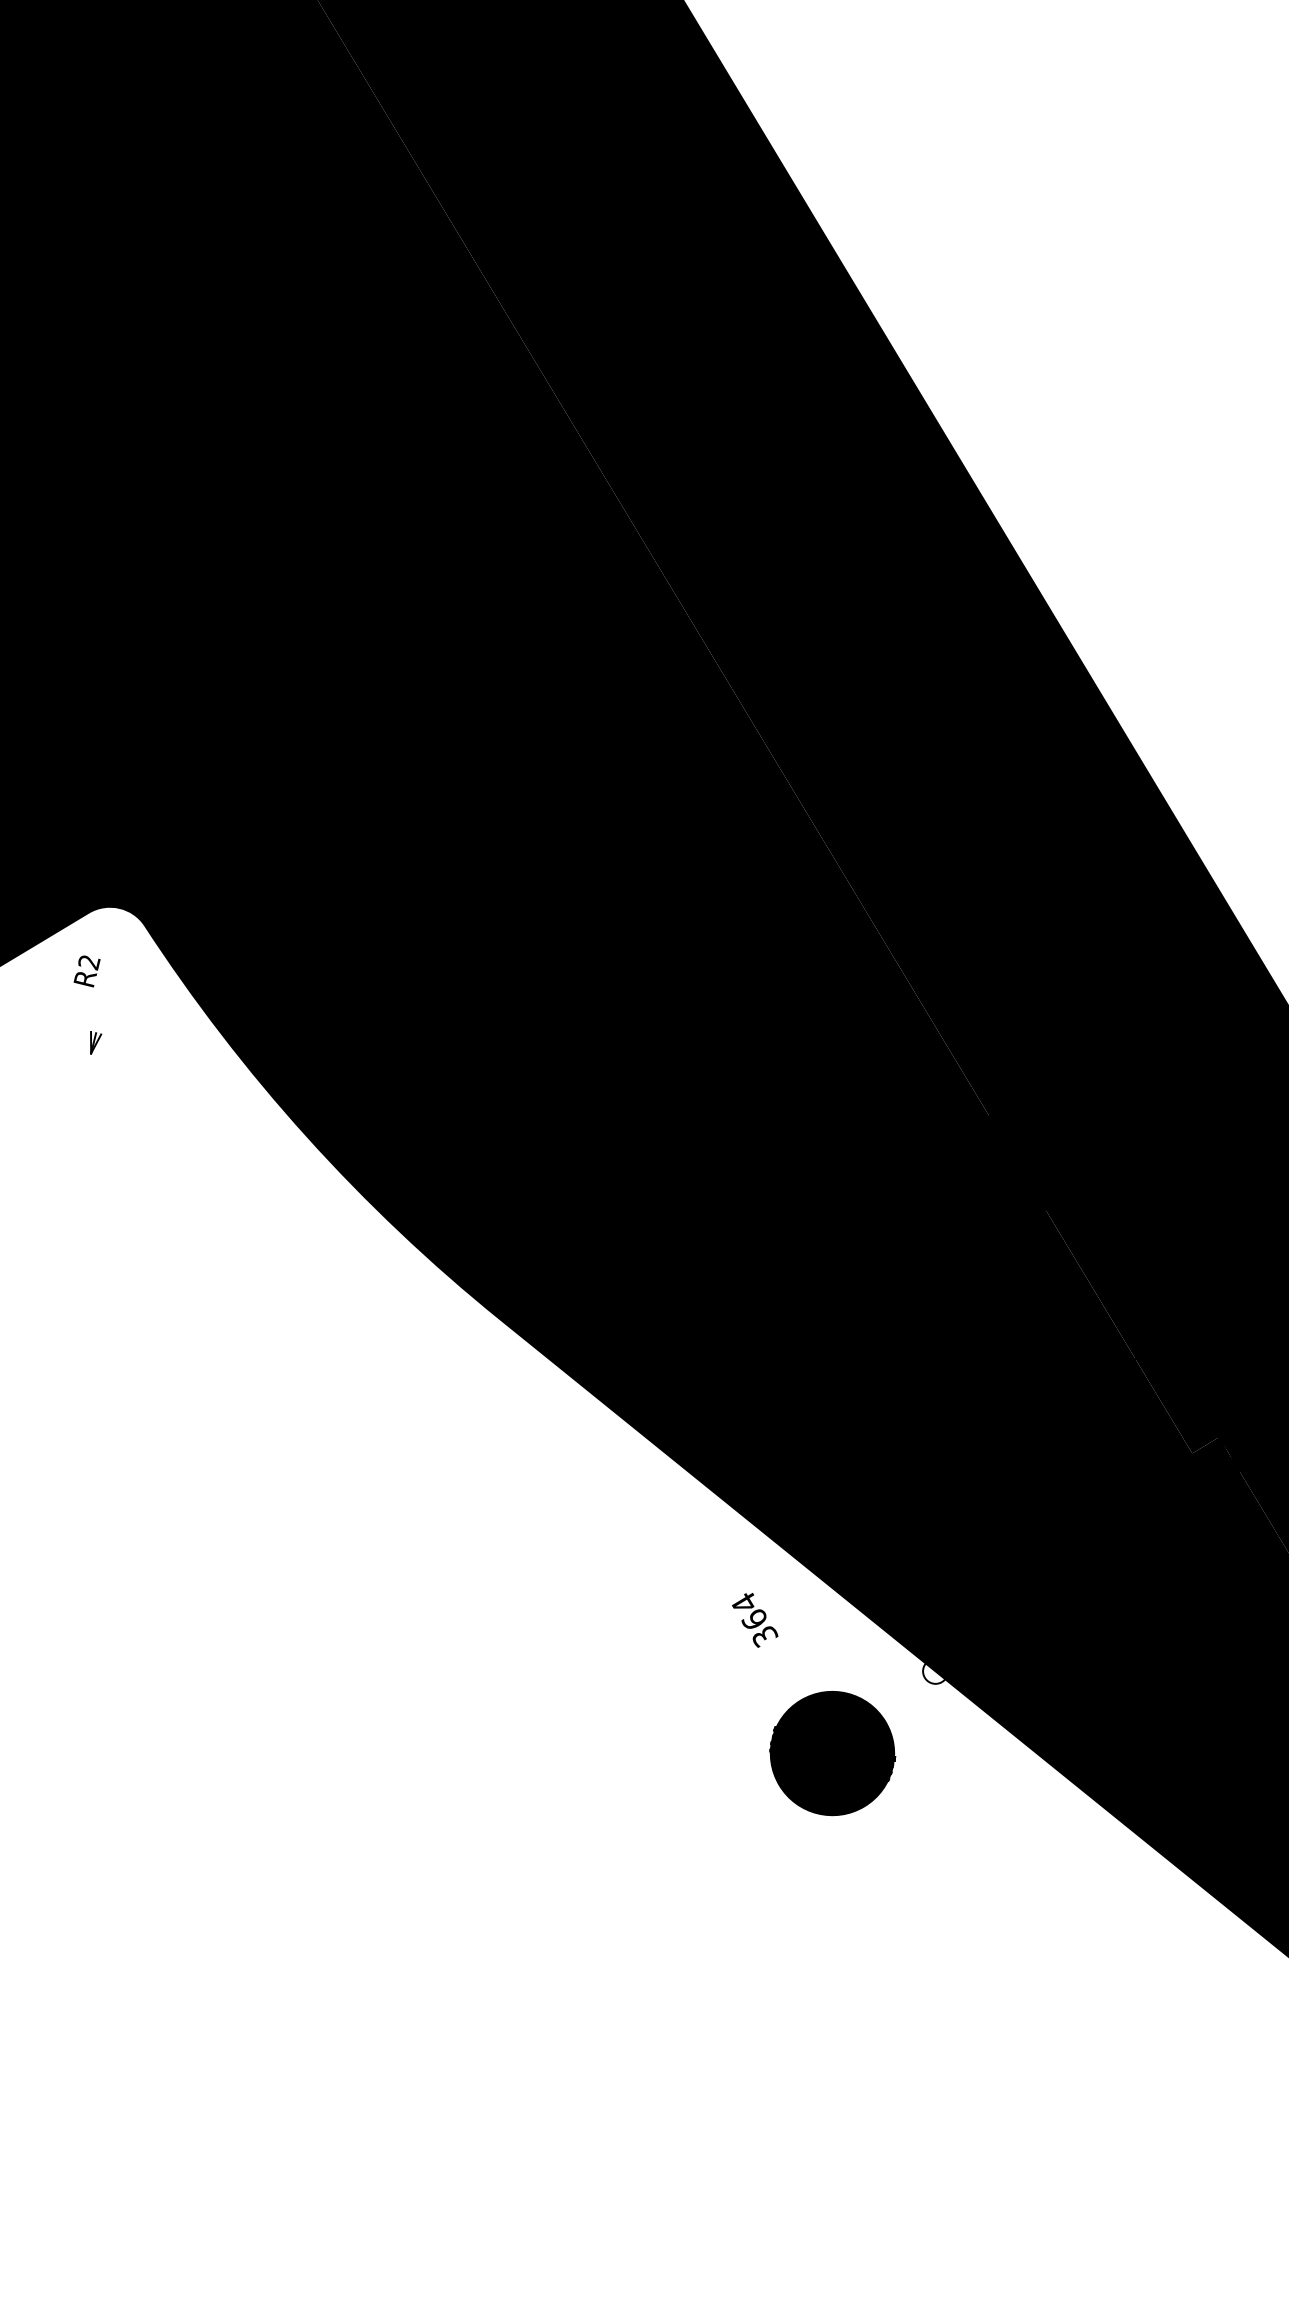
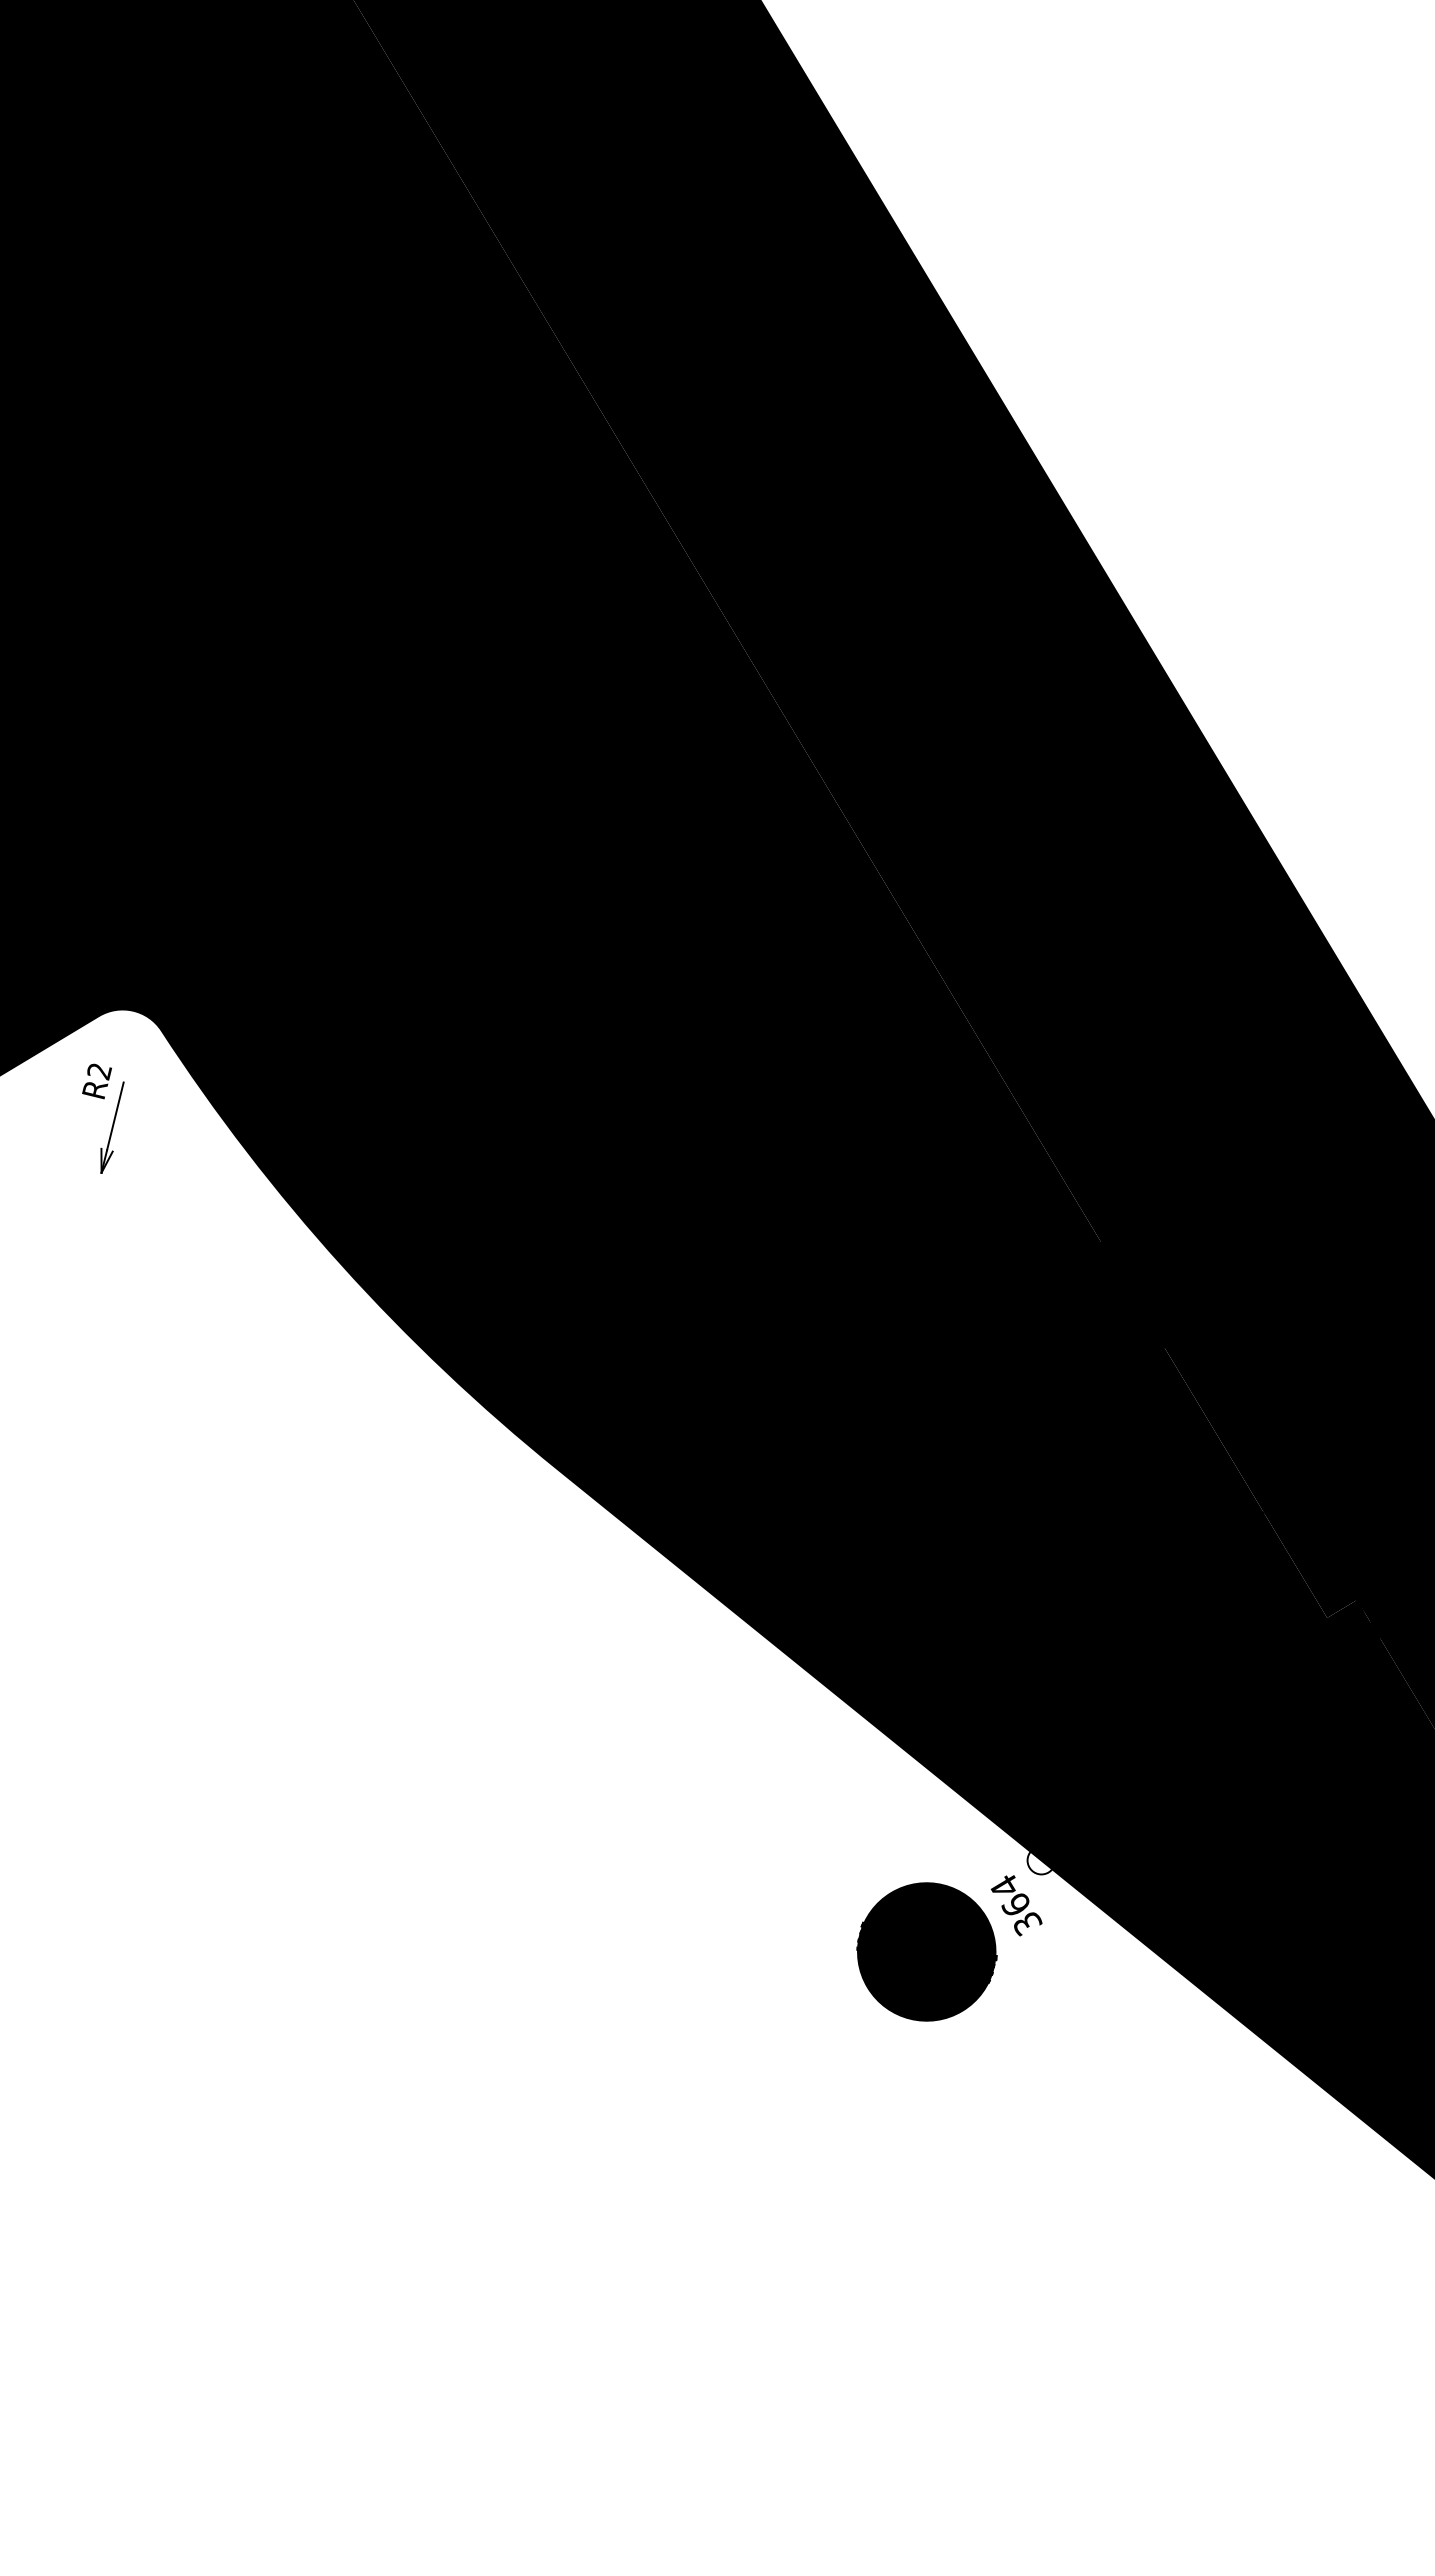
line: (103, 1002) -> (115, 1116), added
text: (755, 1620) -> (1016, 1905), moved

